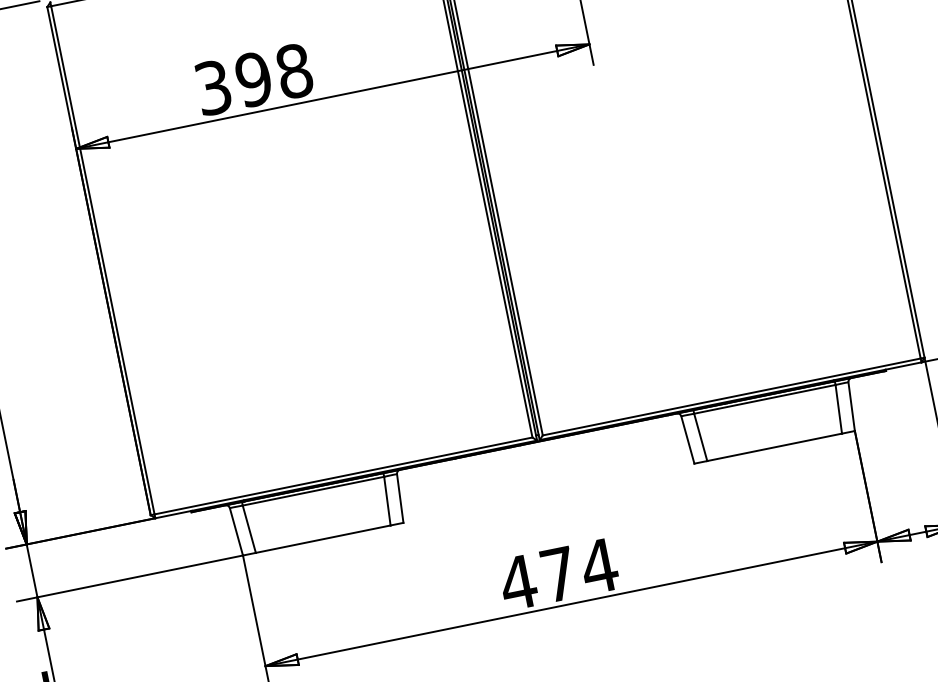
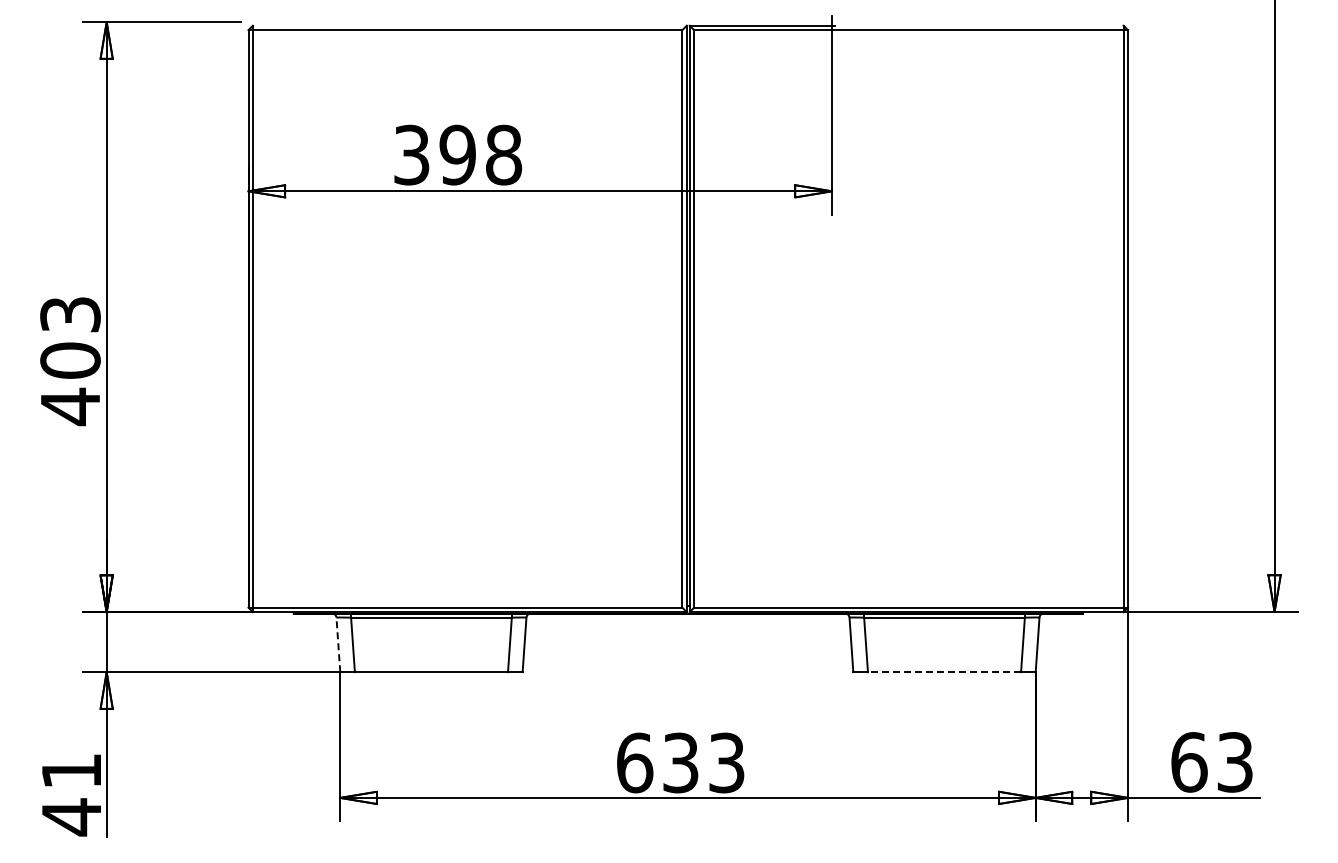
line: (774, 447) -> (944, 672), solid -> dashed
line: (236, 531) -> (338, 644), solid -> dashed
text: (558, 574) -> (680, 762), 474 -> 633

